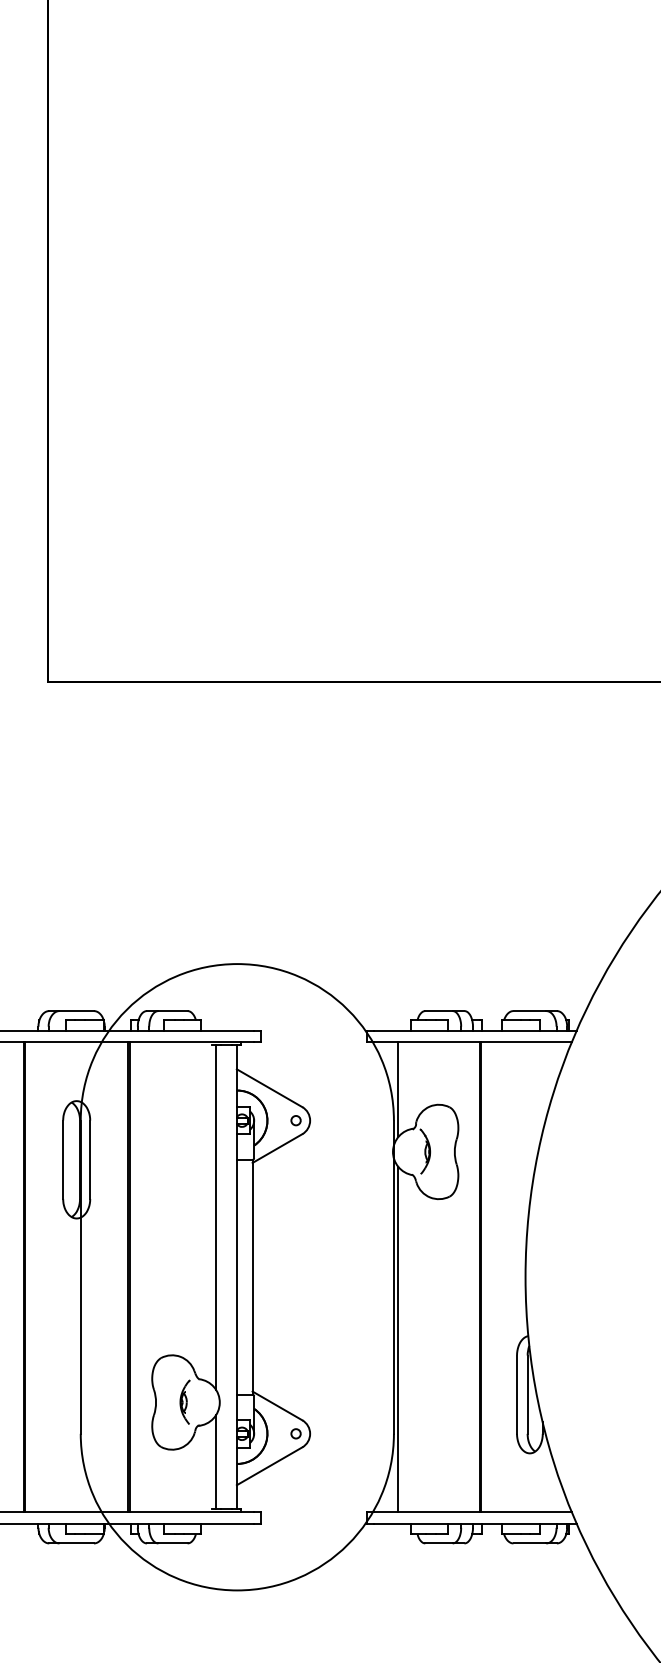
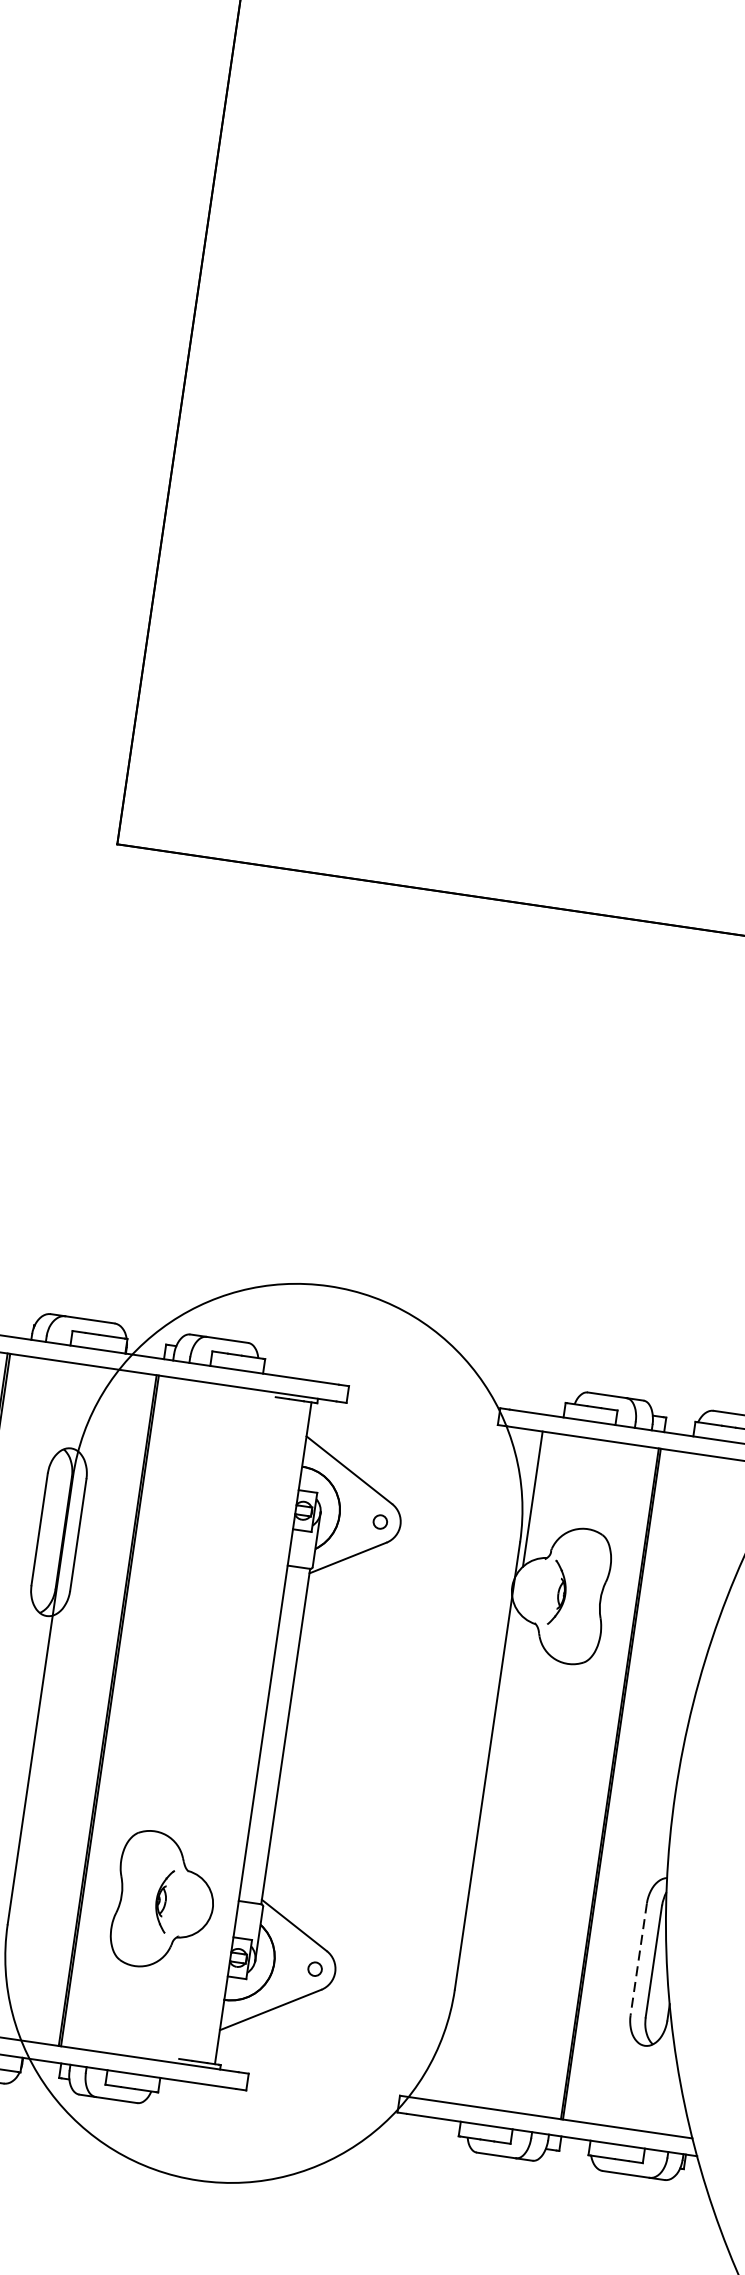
line: (216, 1217) -> (246, 1643), removed
line: (398, 1339) -> (481, 1855), removed
line: (517, 1395) -> (639, 1960), solid -> dashed
line: (216, 1461) -> (195, 1992), removed

